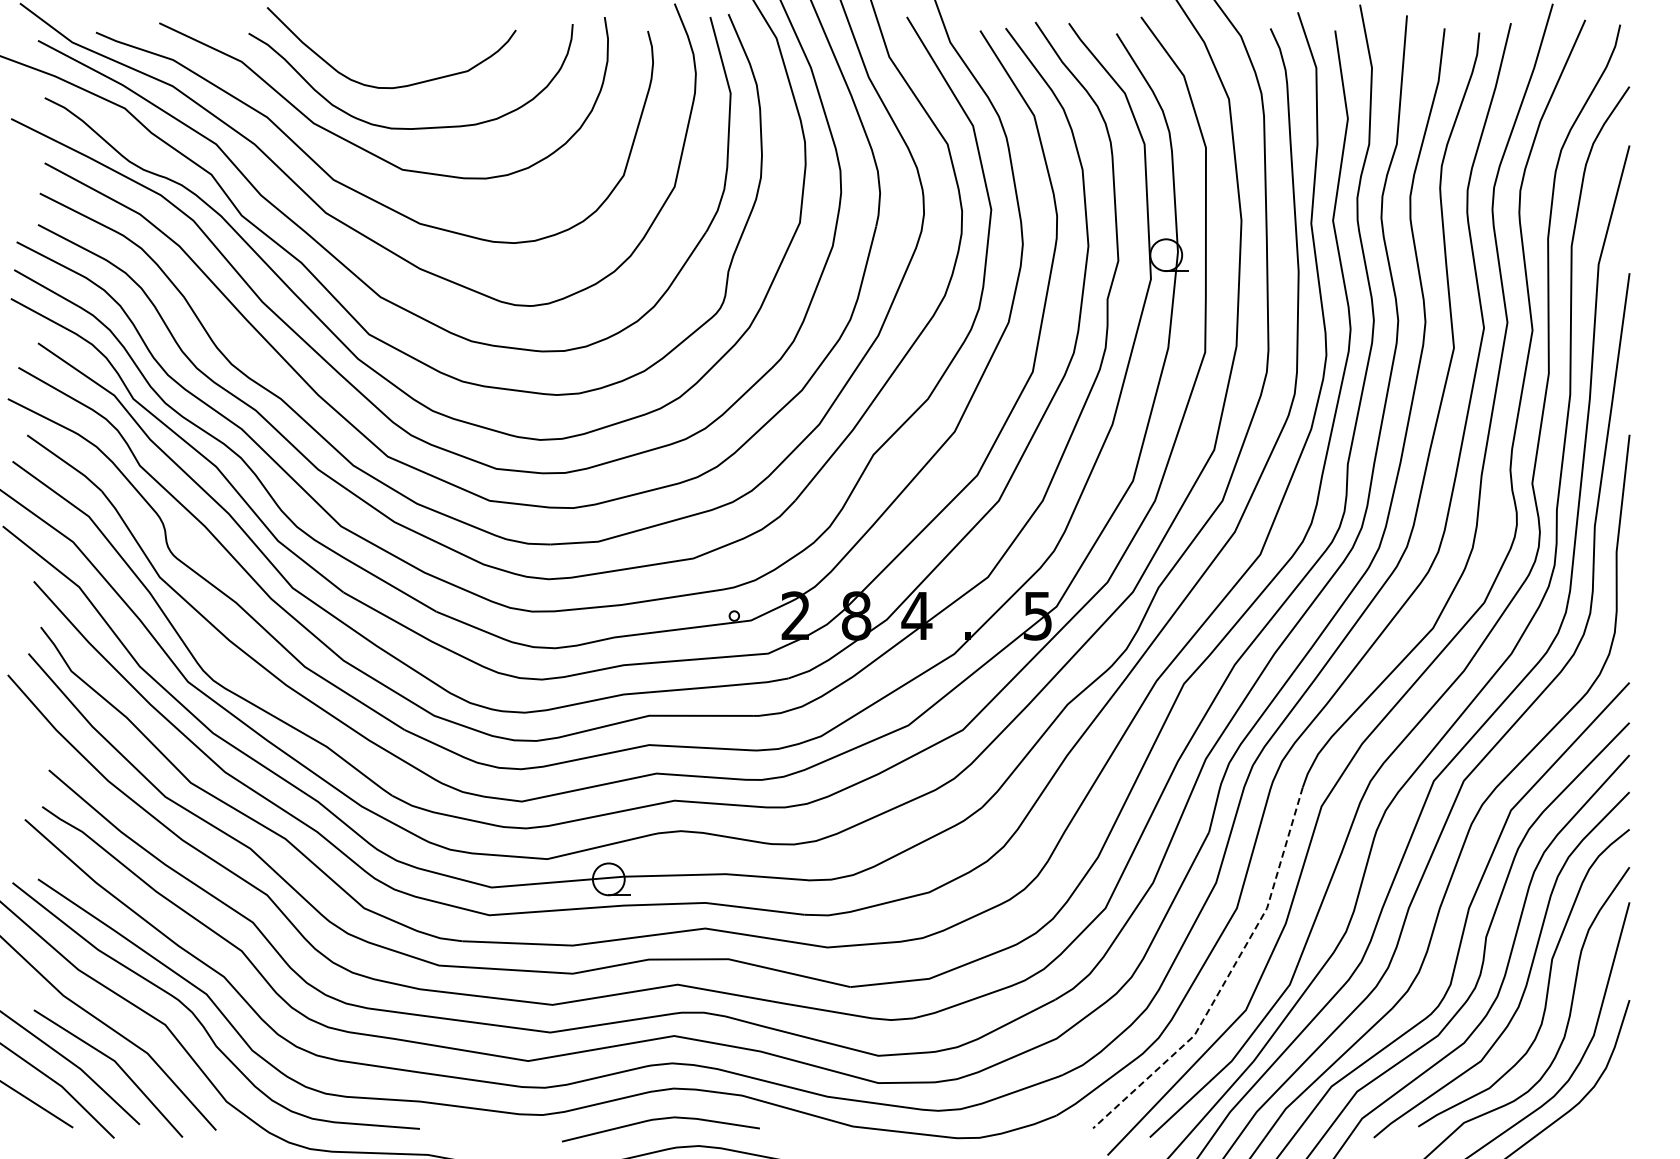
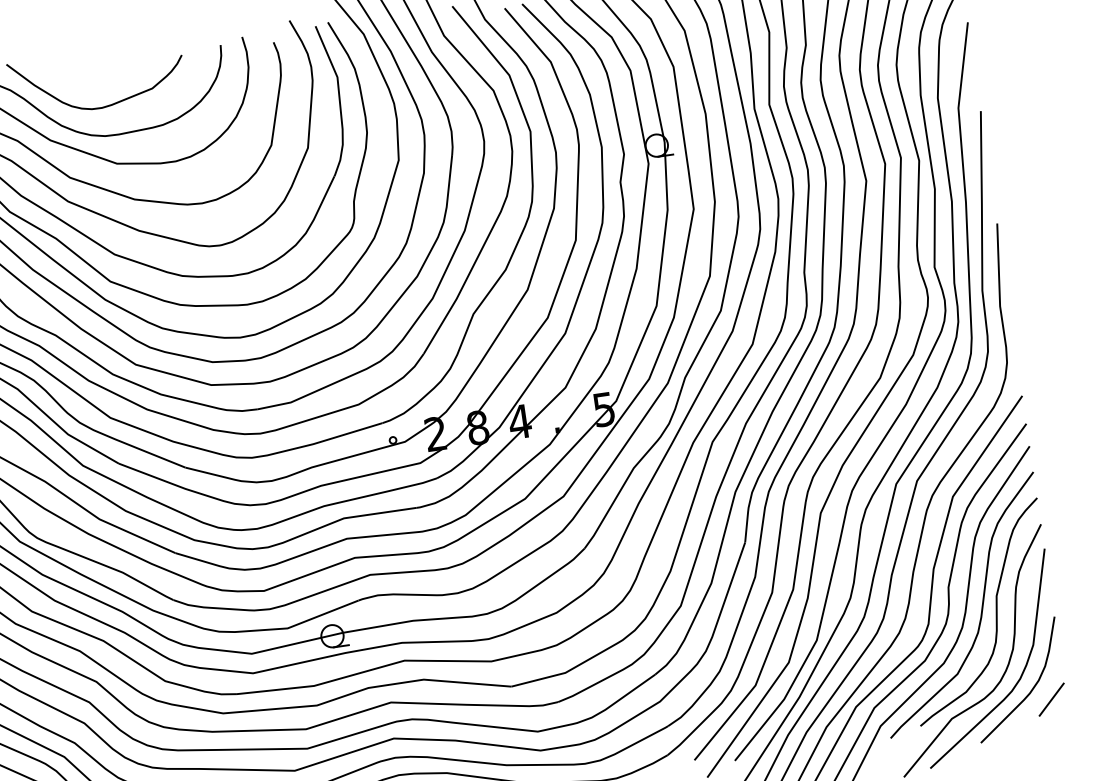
line: (1227, 977) -> (772, 641), dashed -> solid
line: (1608, 1116) -> (1051, 699), added

